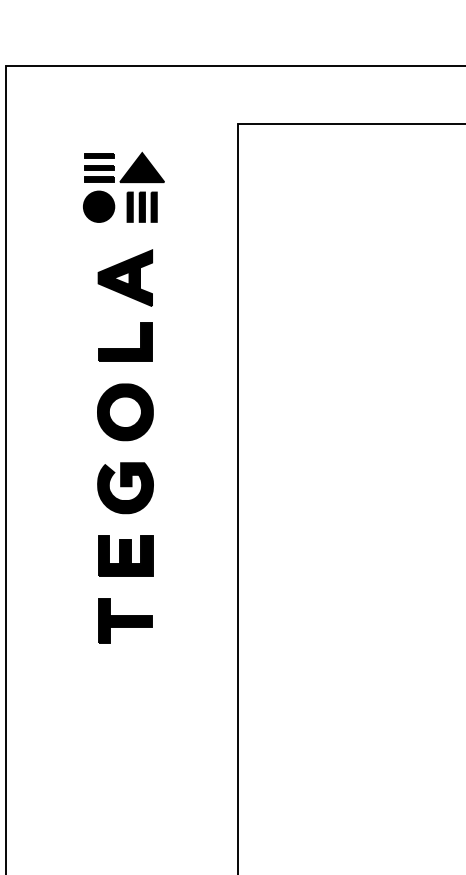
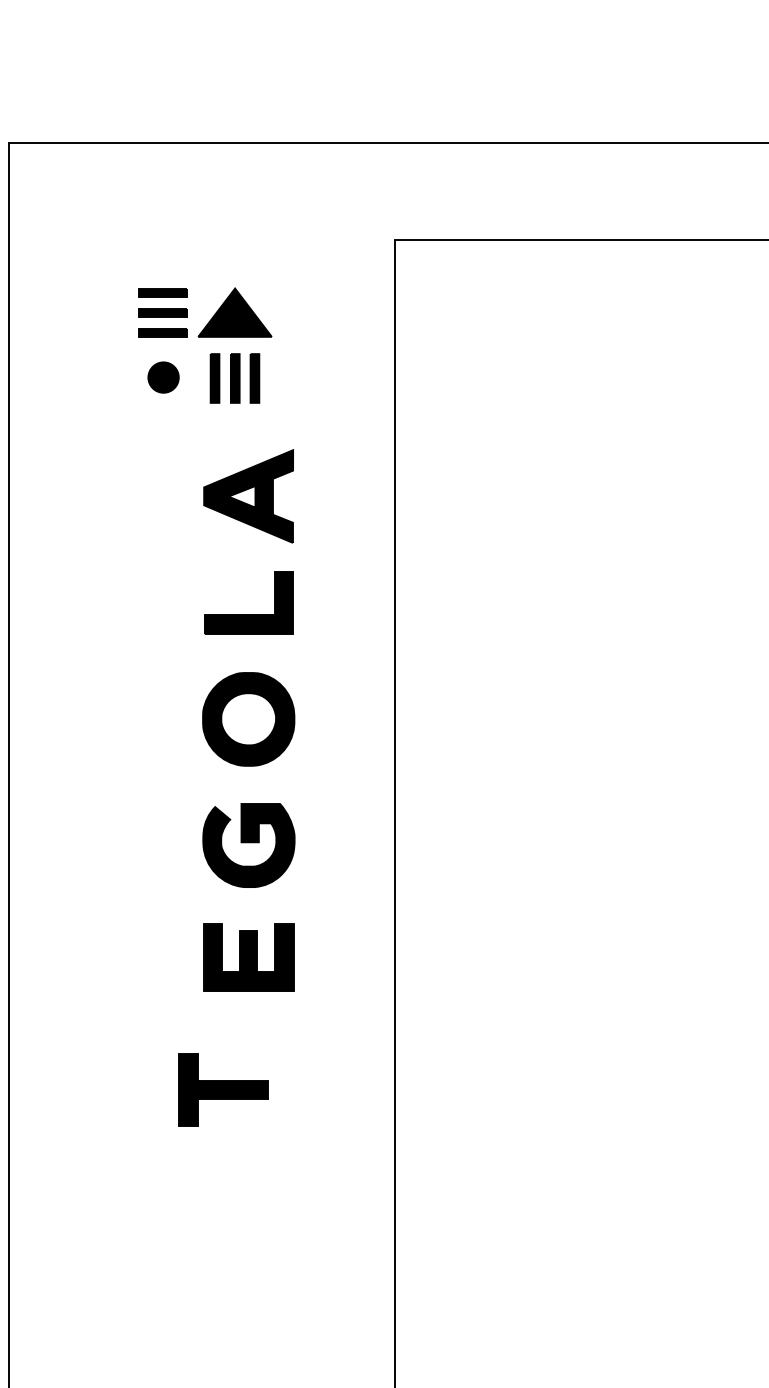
part: (99, 206) -> (164, 377), size x0.6
part: (125, 412) -> (248, 719), moved
part: (125, 620) -> (223, 1088), moved

